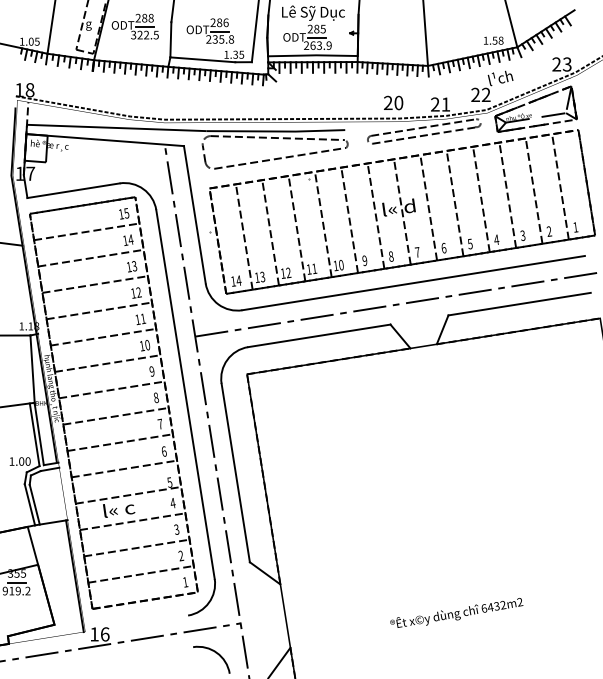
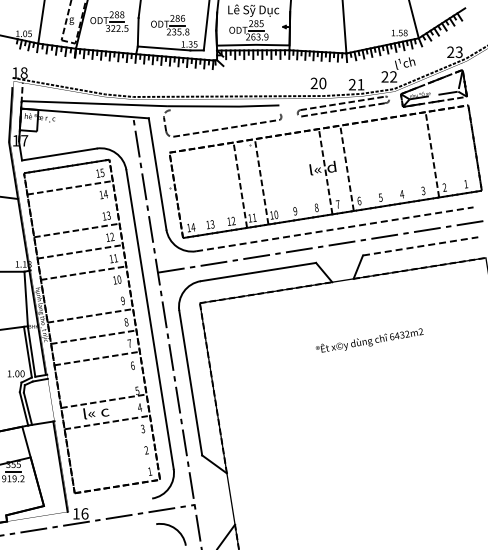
line: (277, 137) -> (224, 111), removed
line: (560, 187) -> (453, 151), removed
line: (507, 194) -> (410, 157), removed
line: (481, 199) -> (389, 161), removed
line: (455, 203) -> (368, 164), removed
line: (376, 215) -> (304, 174), removed
line: (349, 220) -> (282, 178), removed
line: (270, 232) -> (218, 188), removed
line: (244, 236) -> (197, 191), removed
line: (90, 257) -> (73, 208), removed
line: (414, 283) -> (335, 229), solid -> dashed
line: (520, 304) -> (421, 246), solid -> dashed
line: (107, 363) -> (86, 294), removed
line: (124, 468) -> (100, 379), removed
line: (136, 547) -> (110, 443), removed
line: (140, 574) -> (113, 465), removed
text: (456, 612) -> (369, 340), moved

